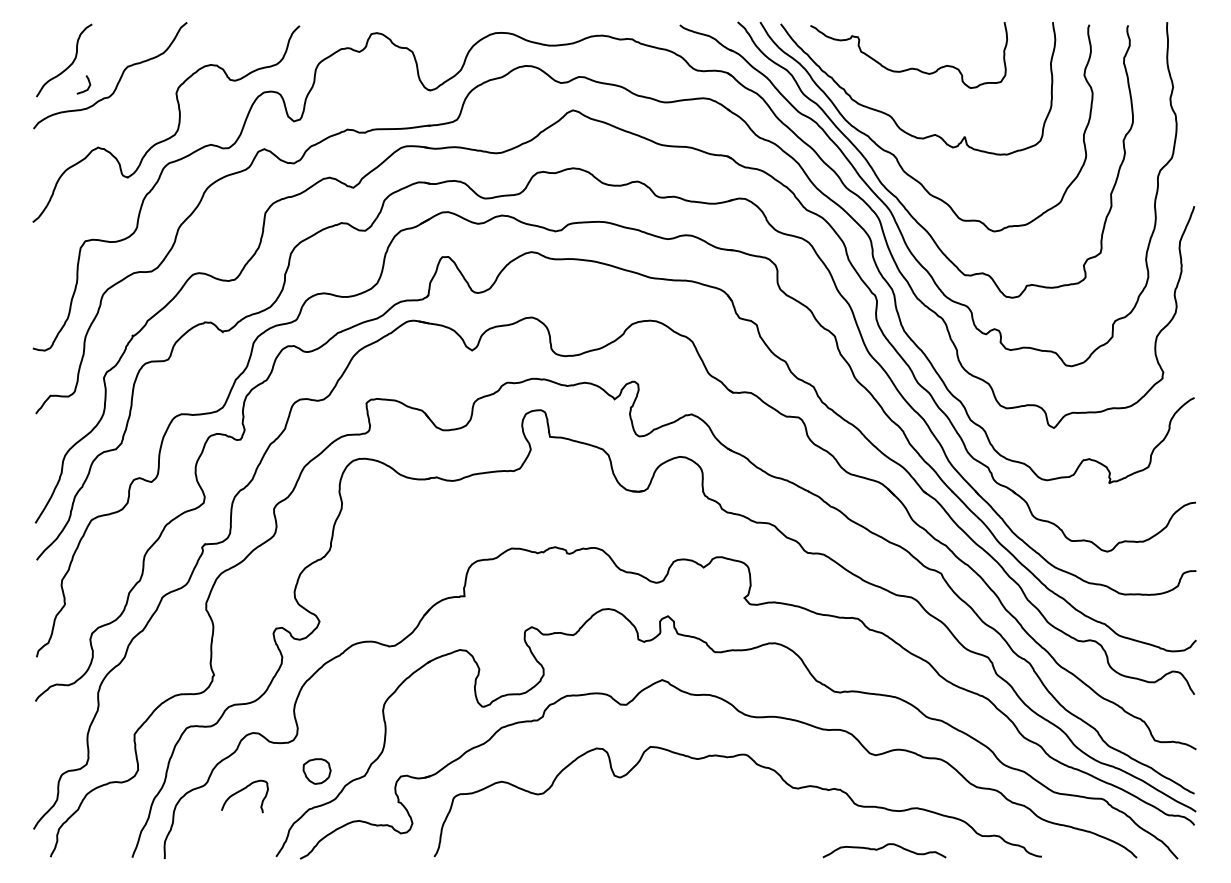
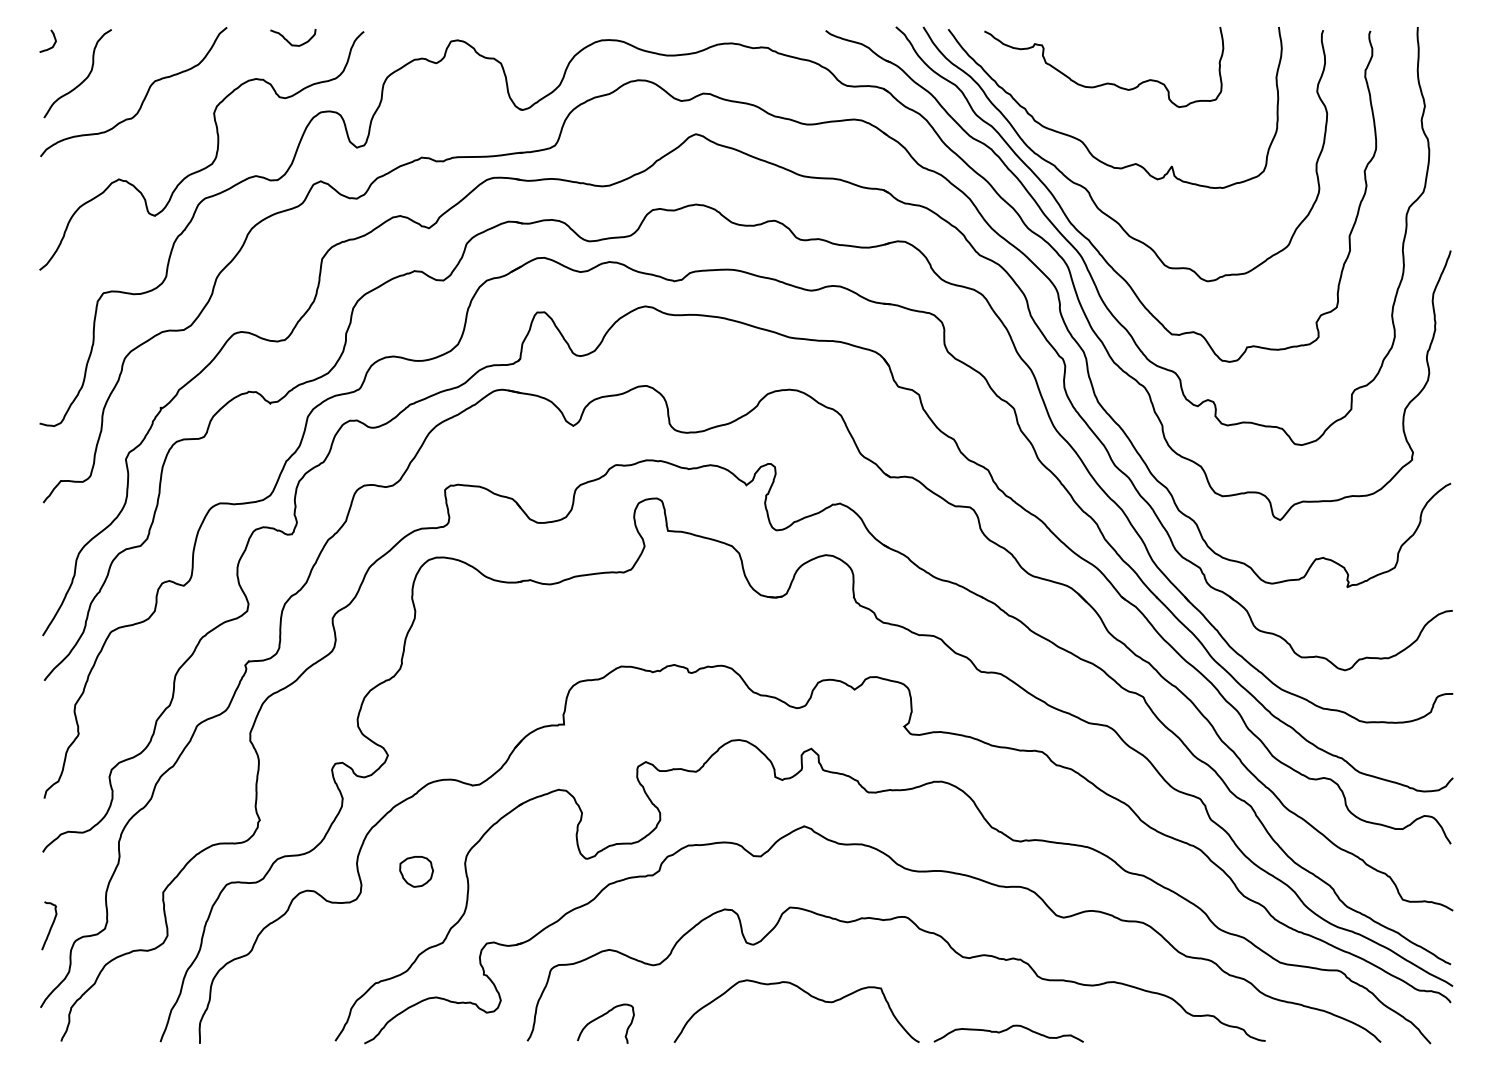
curve: (238, 33) -> (289, 40), added
curve: (87, 87) -> (52, 44), moved
curve: (41, 762) -> (50, 926), added
part: (316, 771) -> (415, 871), moved
curve: (241, 791) -> (601, 1017), moved
curve: (662, 817) -> (804, 993), added
curve: (883, 848) -> (1007, 1030), moved

